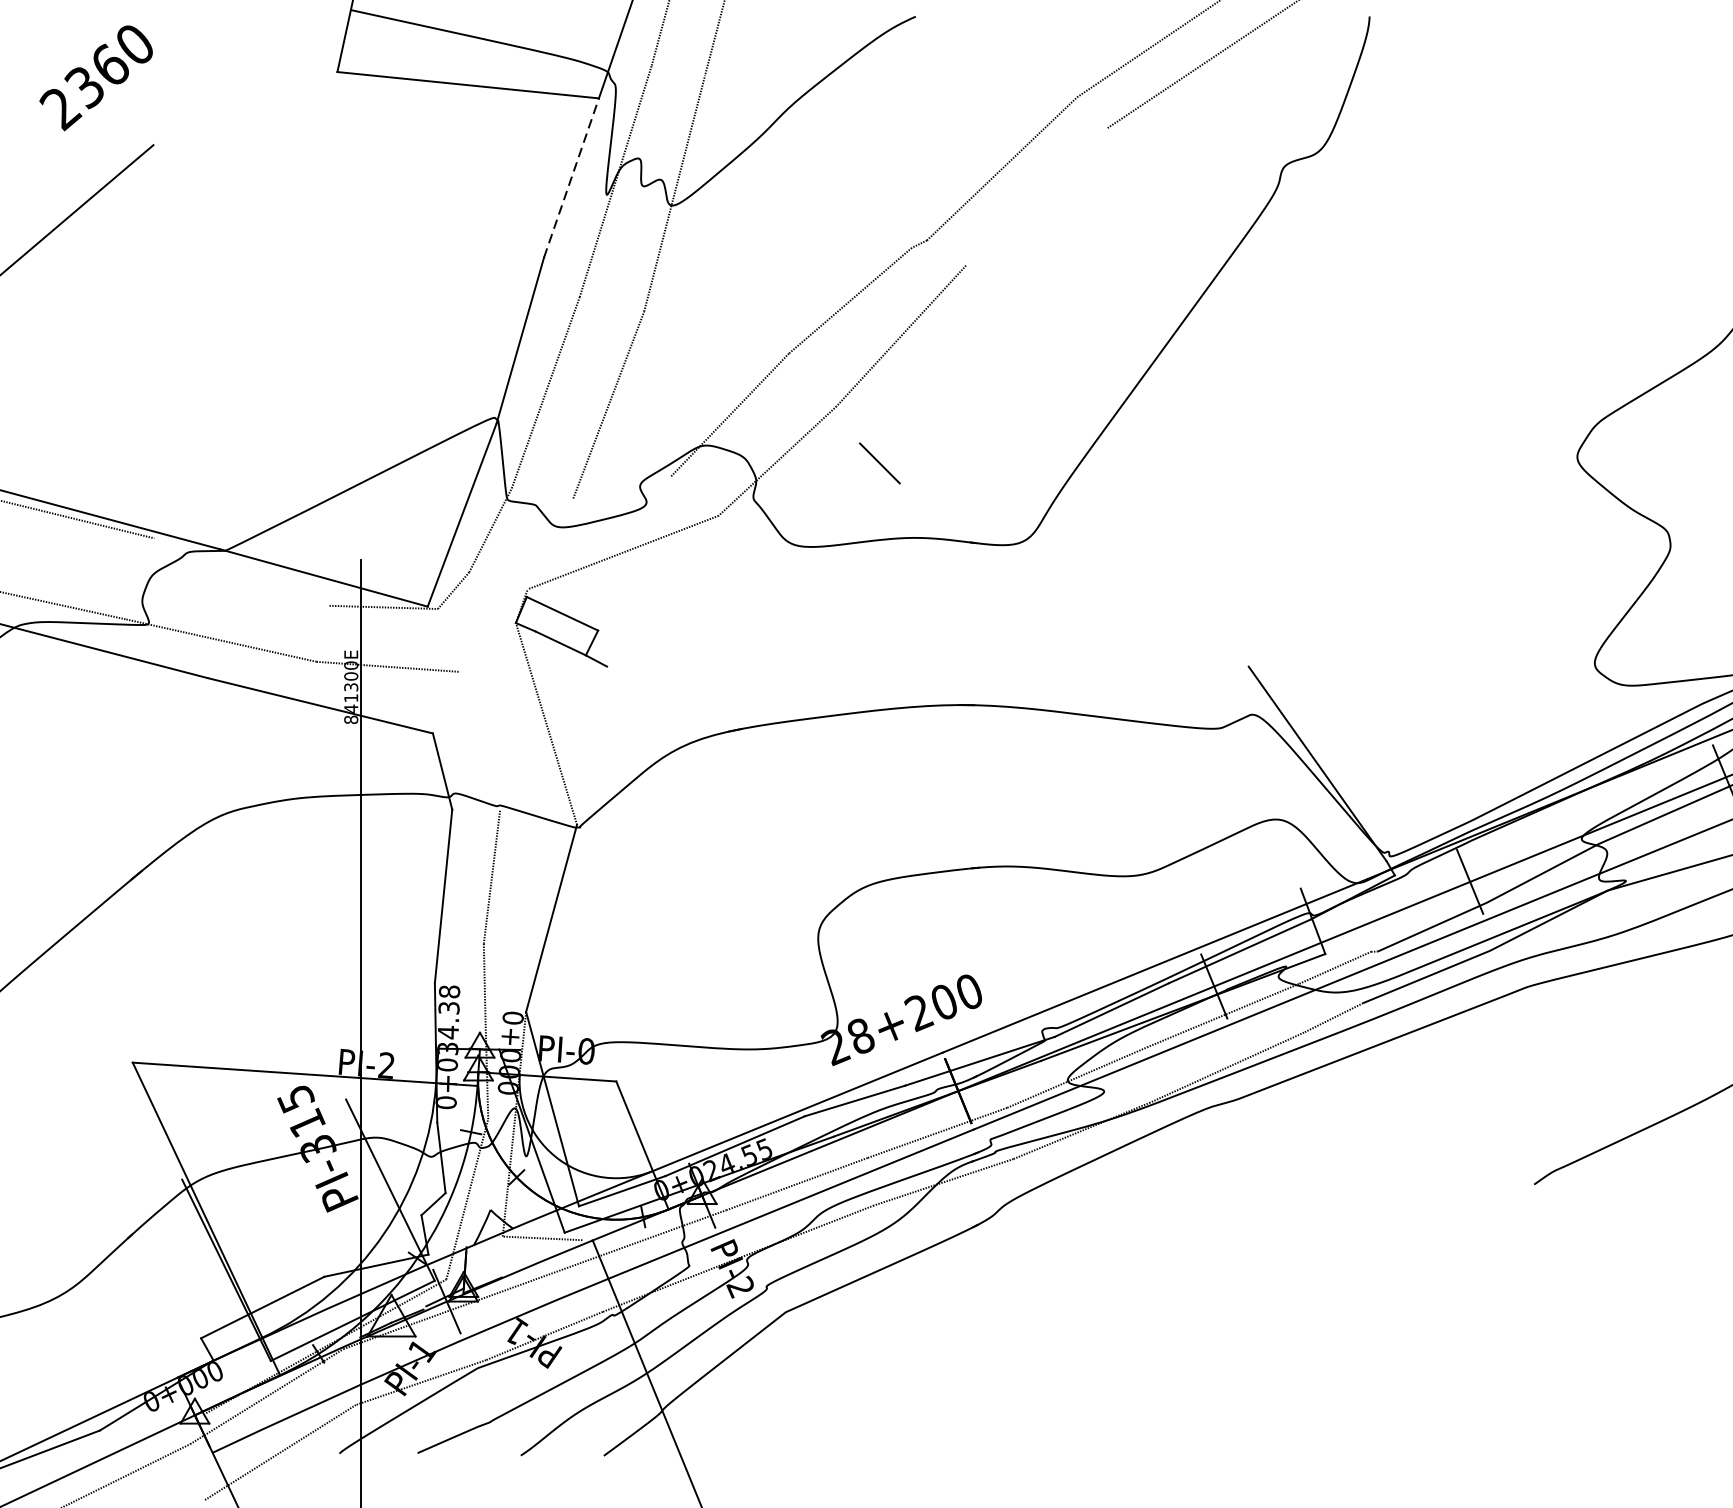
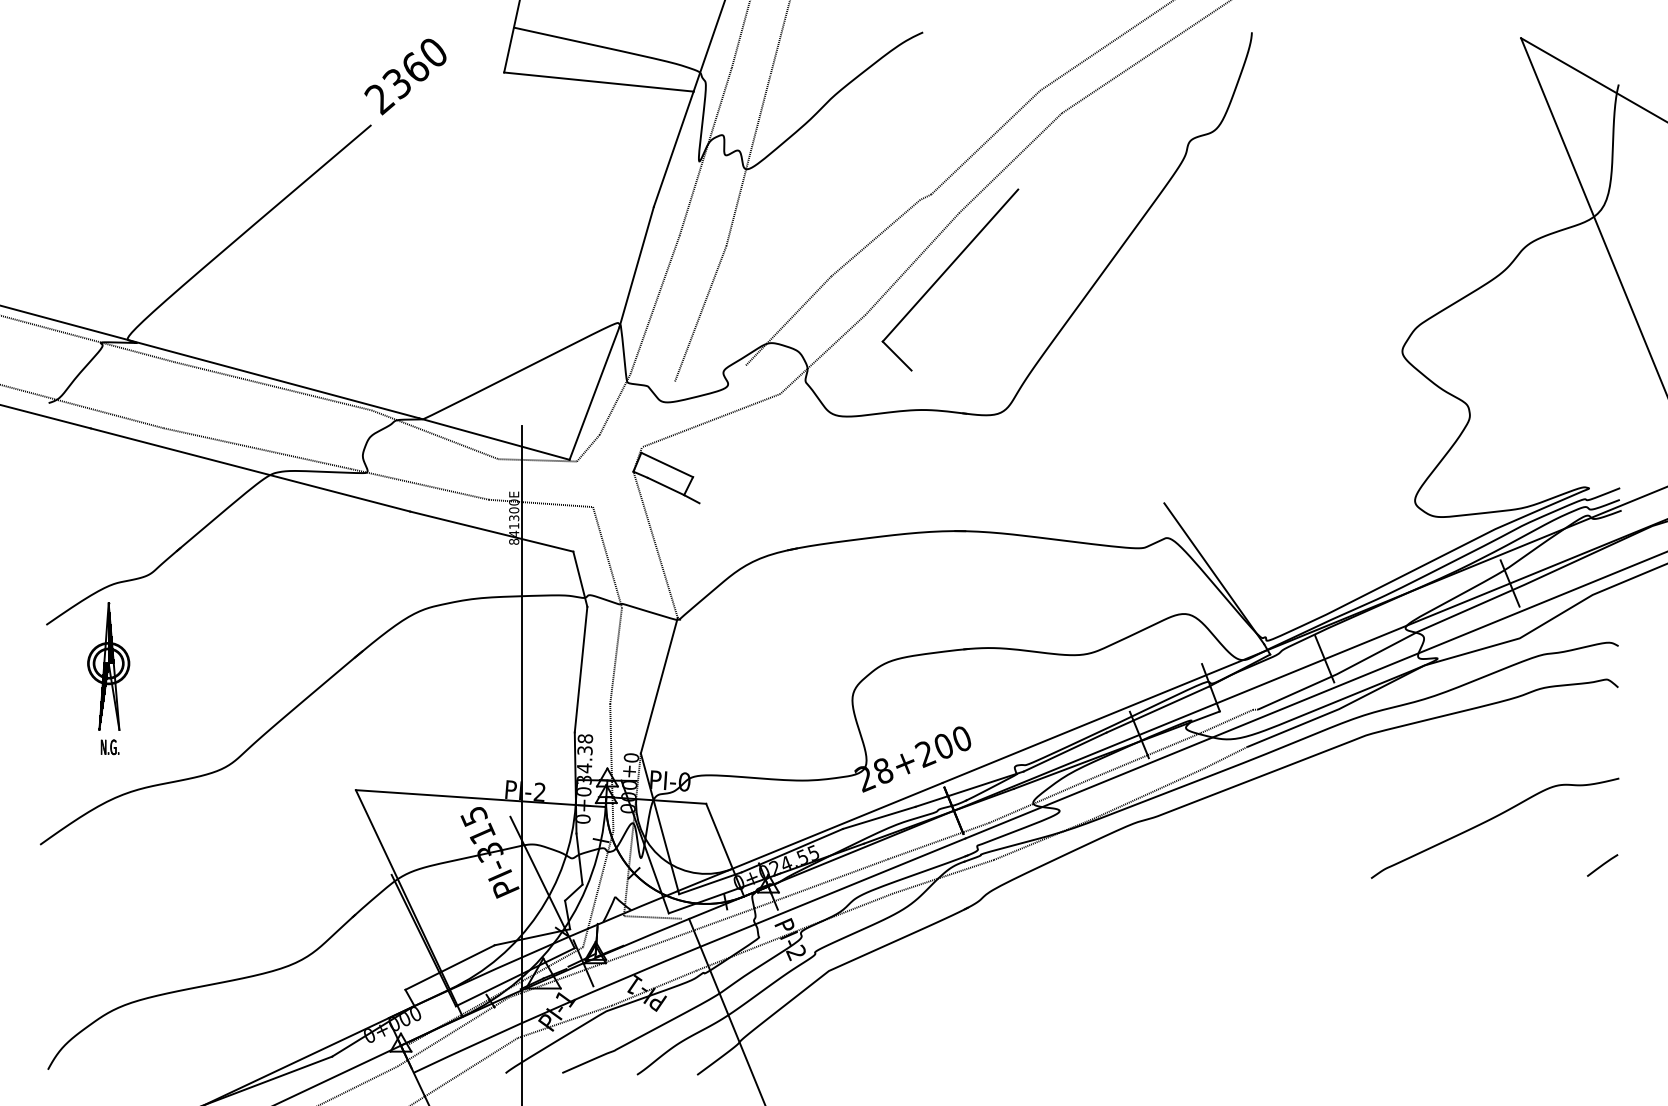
text: (96, 77) -> (405, 76), moved
line: (571, 178) -> (673, 149), dashed -> solid
line: (1036, 196) -> (1010, 162), added
line: (953, 338) -> (950, 265), added
line: (241, 571) -> (434, 434), added
line: (480, 741) -> (607, 557), added

